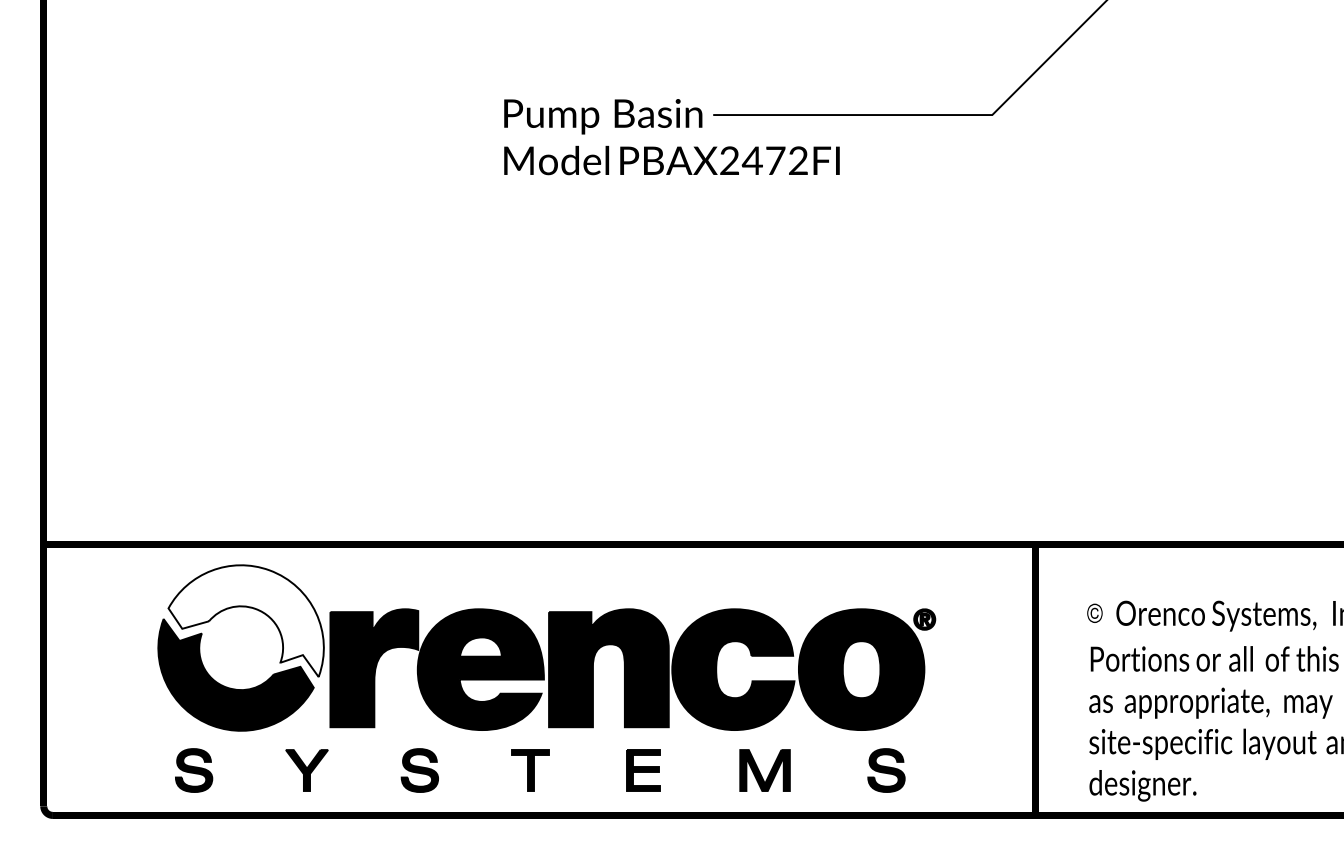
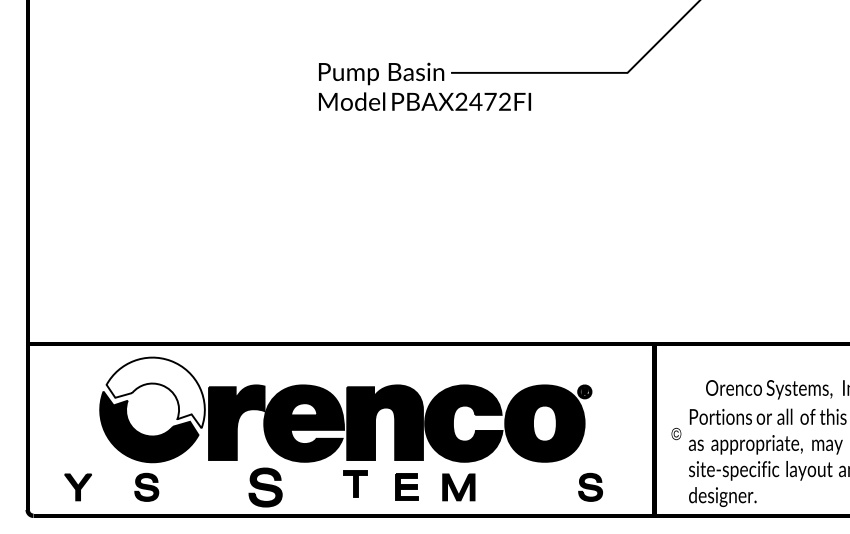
text: (1095, 614) -> (676, 434), moved
part: (193, 769) -> (146, 486), moved
part: (419, 769) -> (265, 486), size x1.4
part: (530, 769) -> (355, 483), moved
part: (886, 769) -> (590, 486), moved
part: (305, 770) -> (77, 487), moved
part: (764, 770) -> (458, 487), moved

